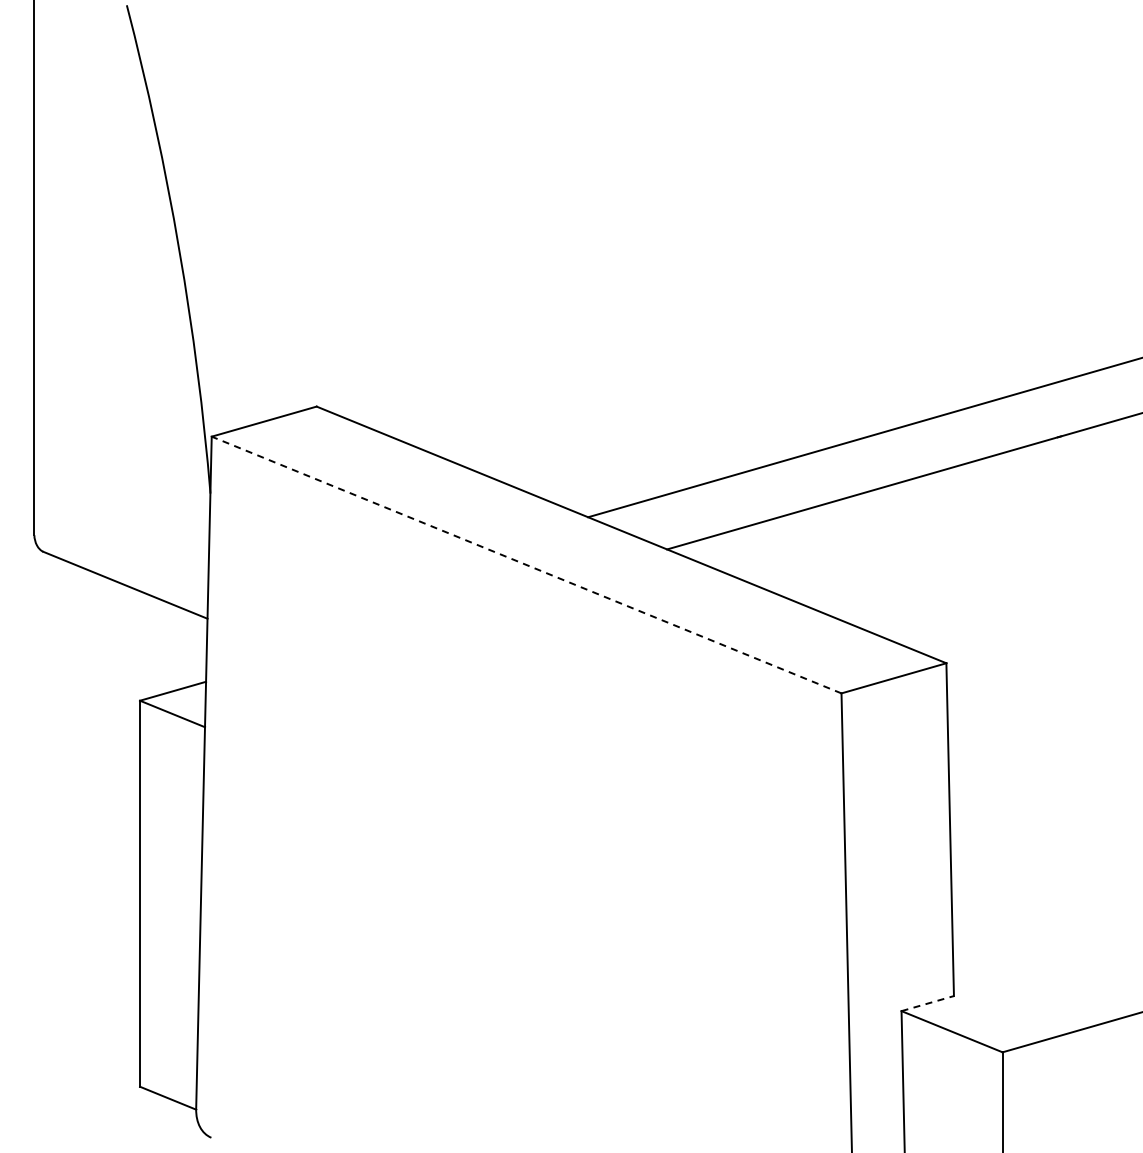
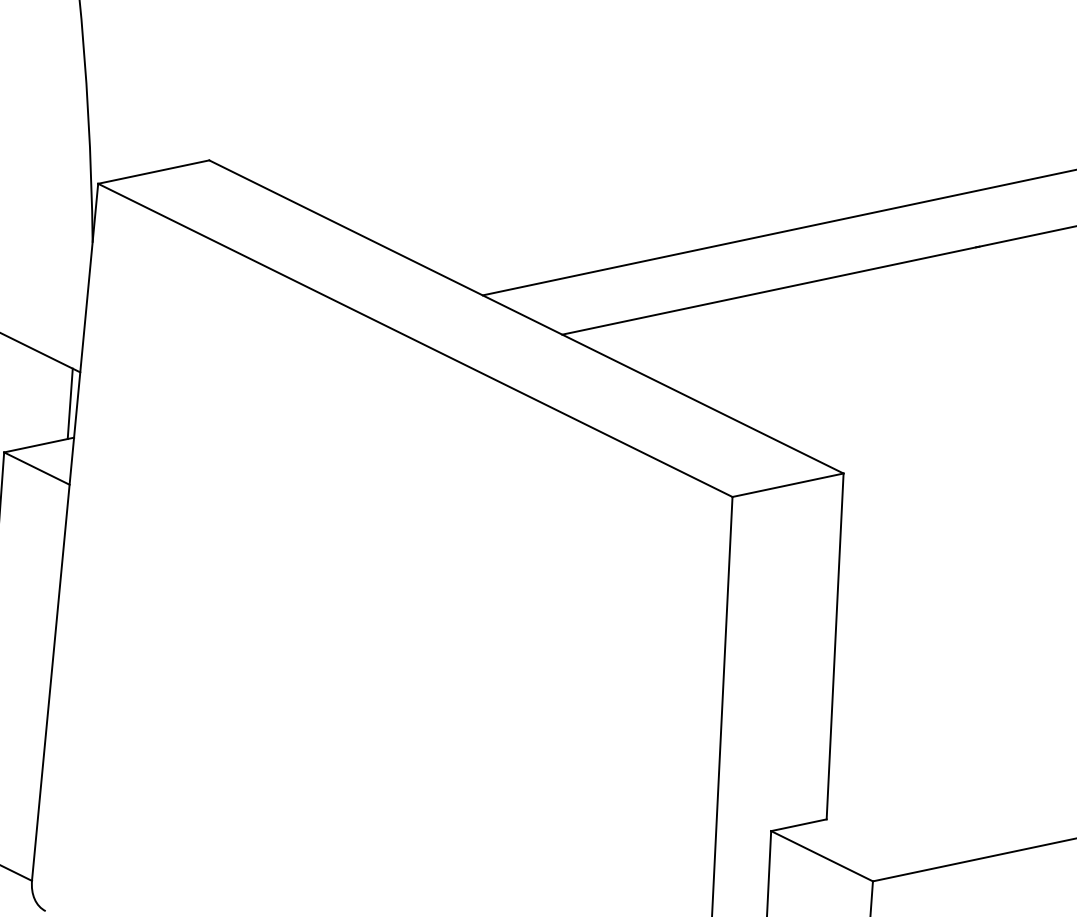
line: (526, 564) -> (415, 339), dashed -> solid
line: (200, 649) -> (70, 403), added
line: (928, 1003) -> (799, 825), dashed -> solid

